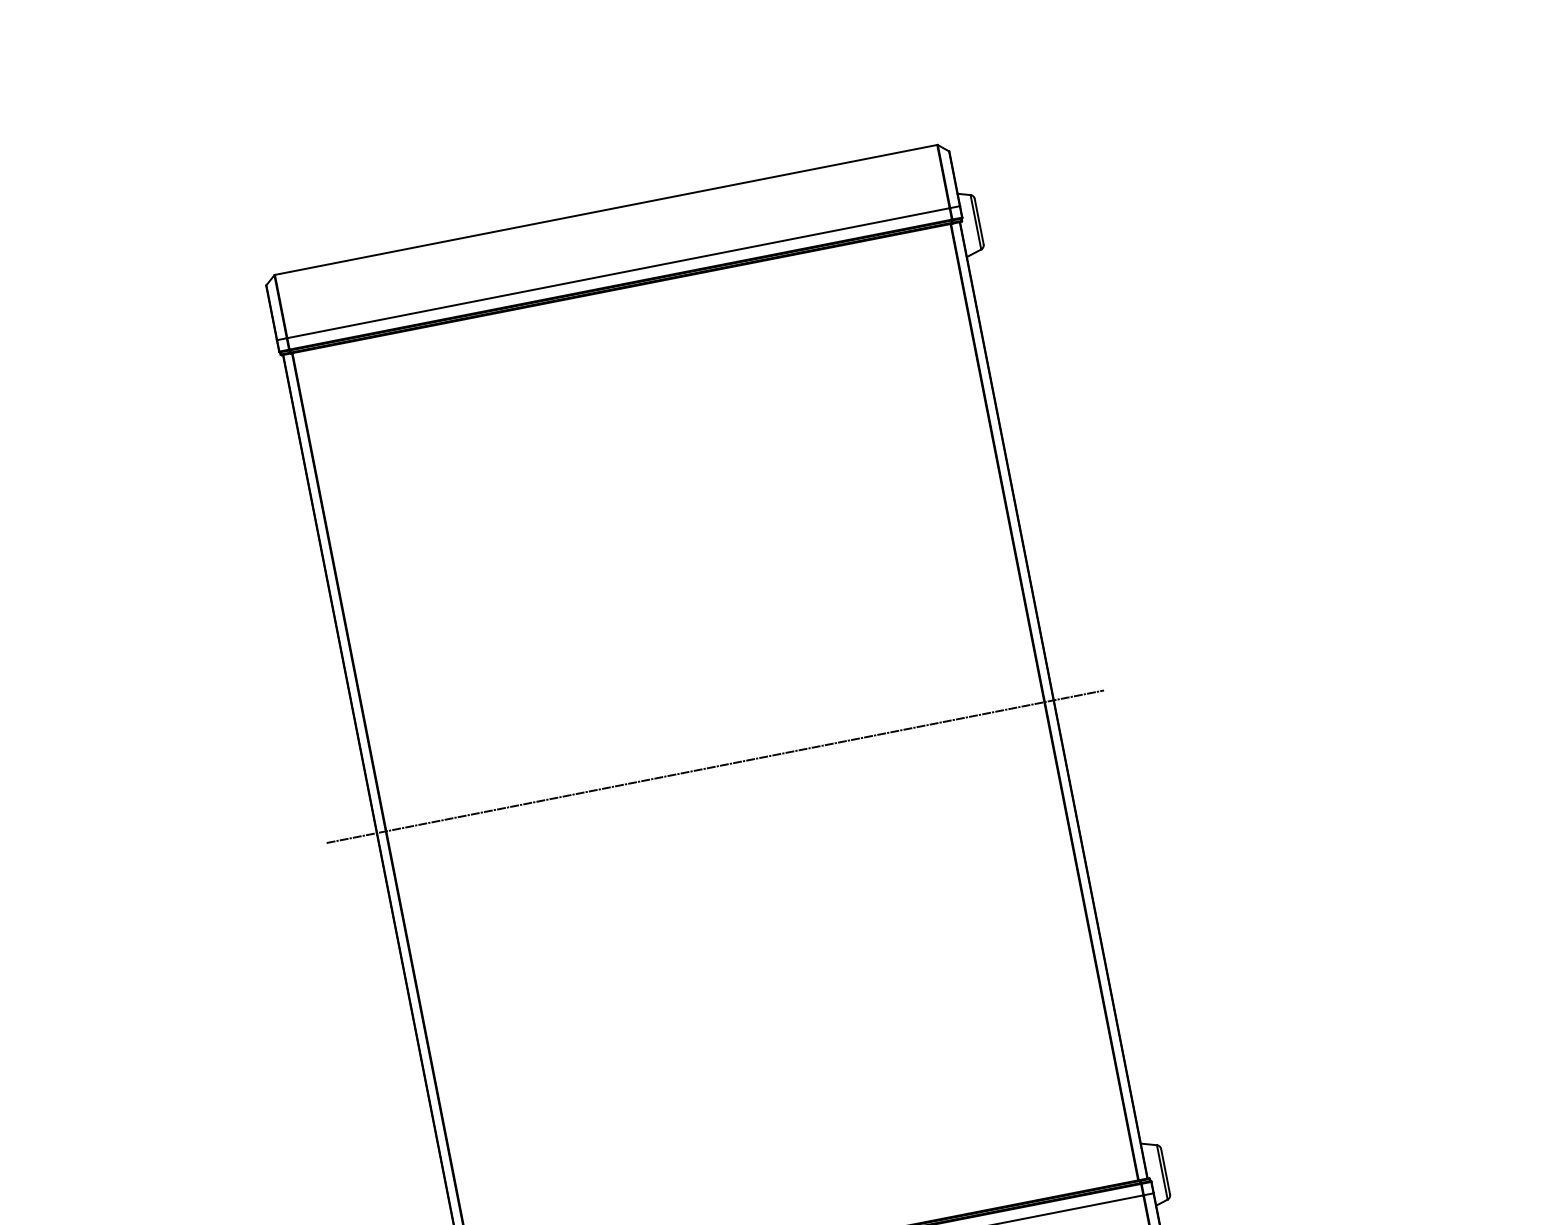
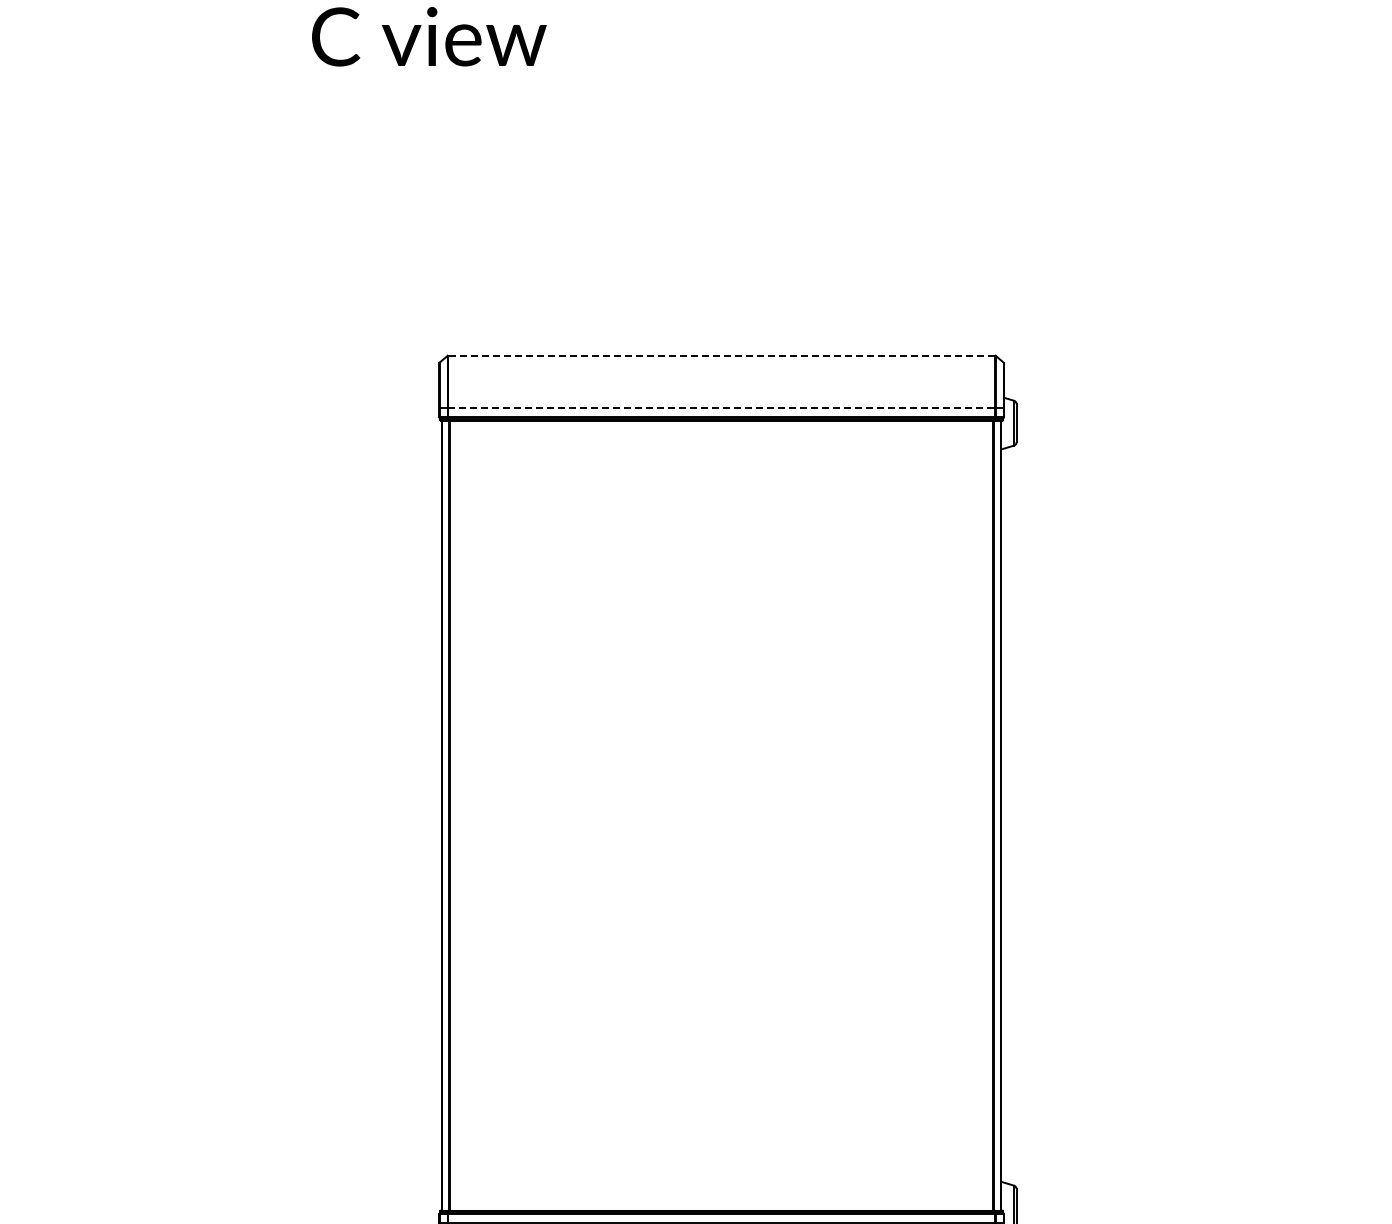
line: (605, 209) -> (721, 355), solid -> dashed
line: (618, 272) -> (721, 407), solid -> dashed
line: (715, 766) -> (721, 815), removed

